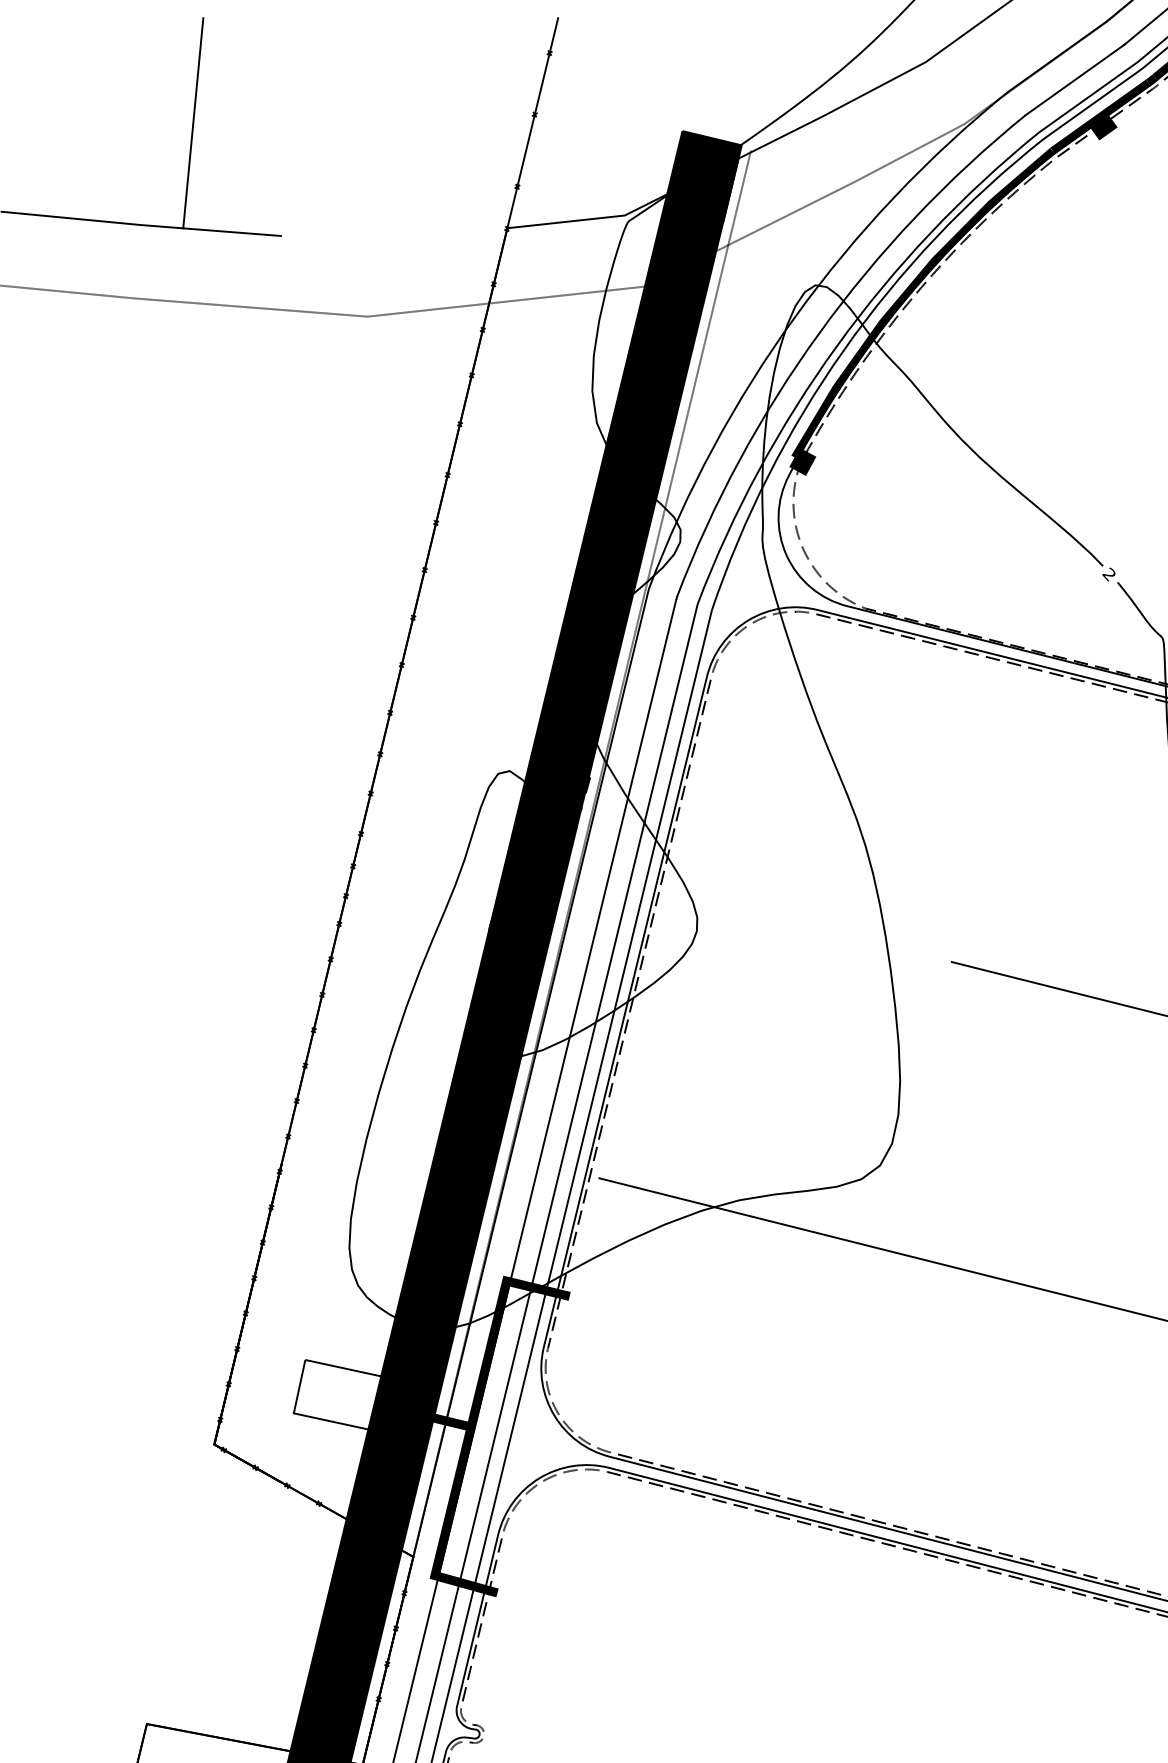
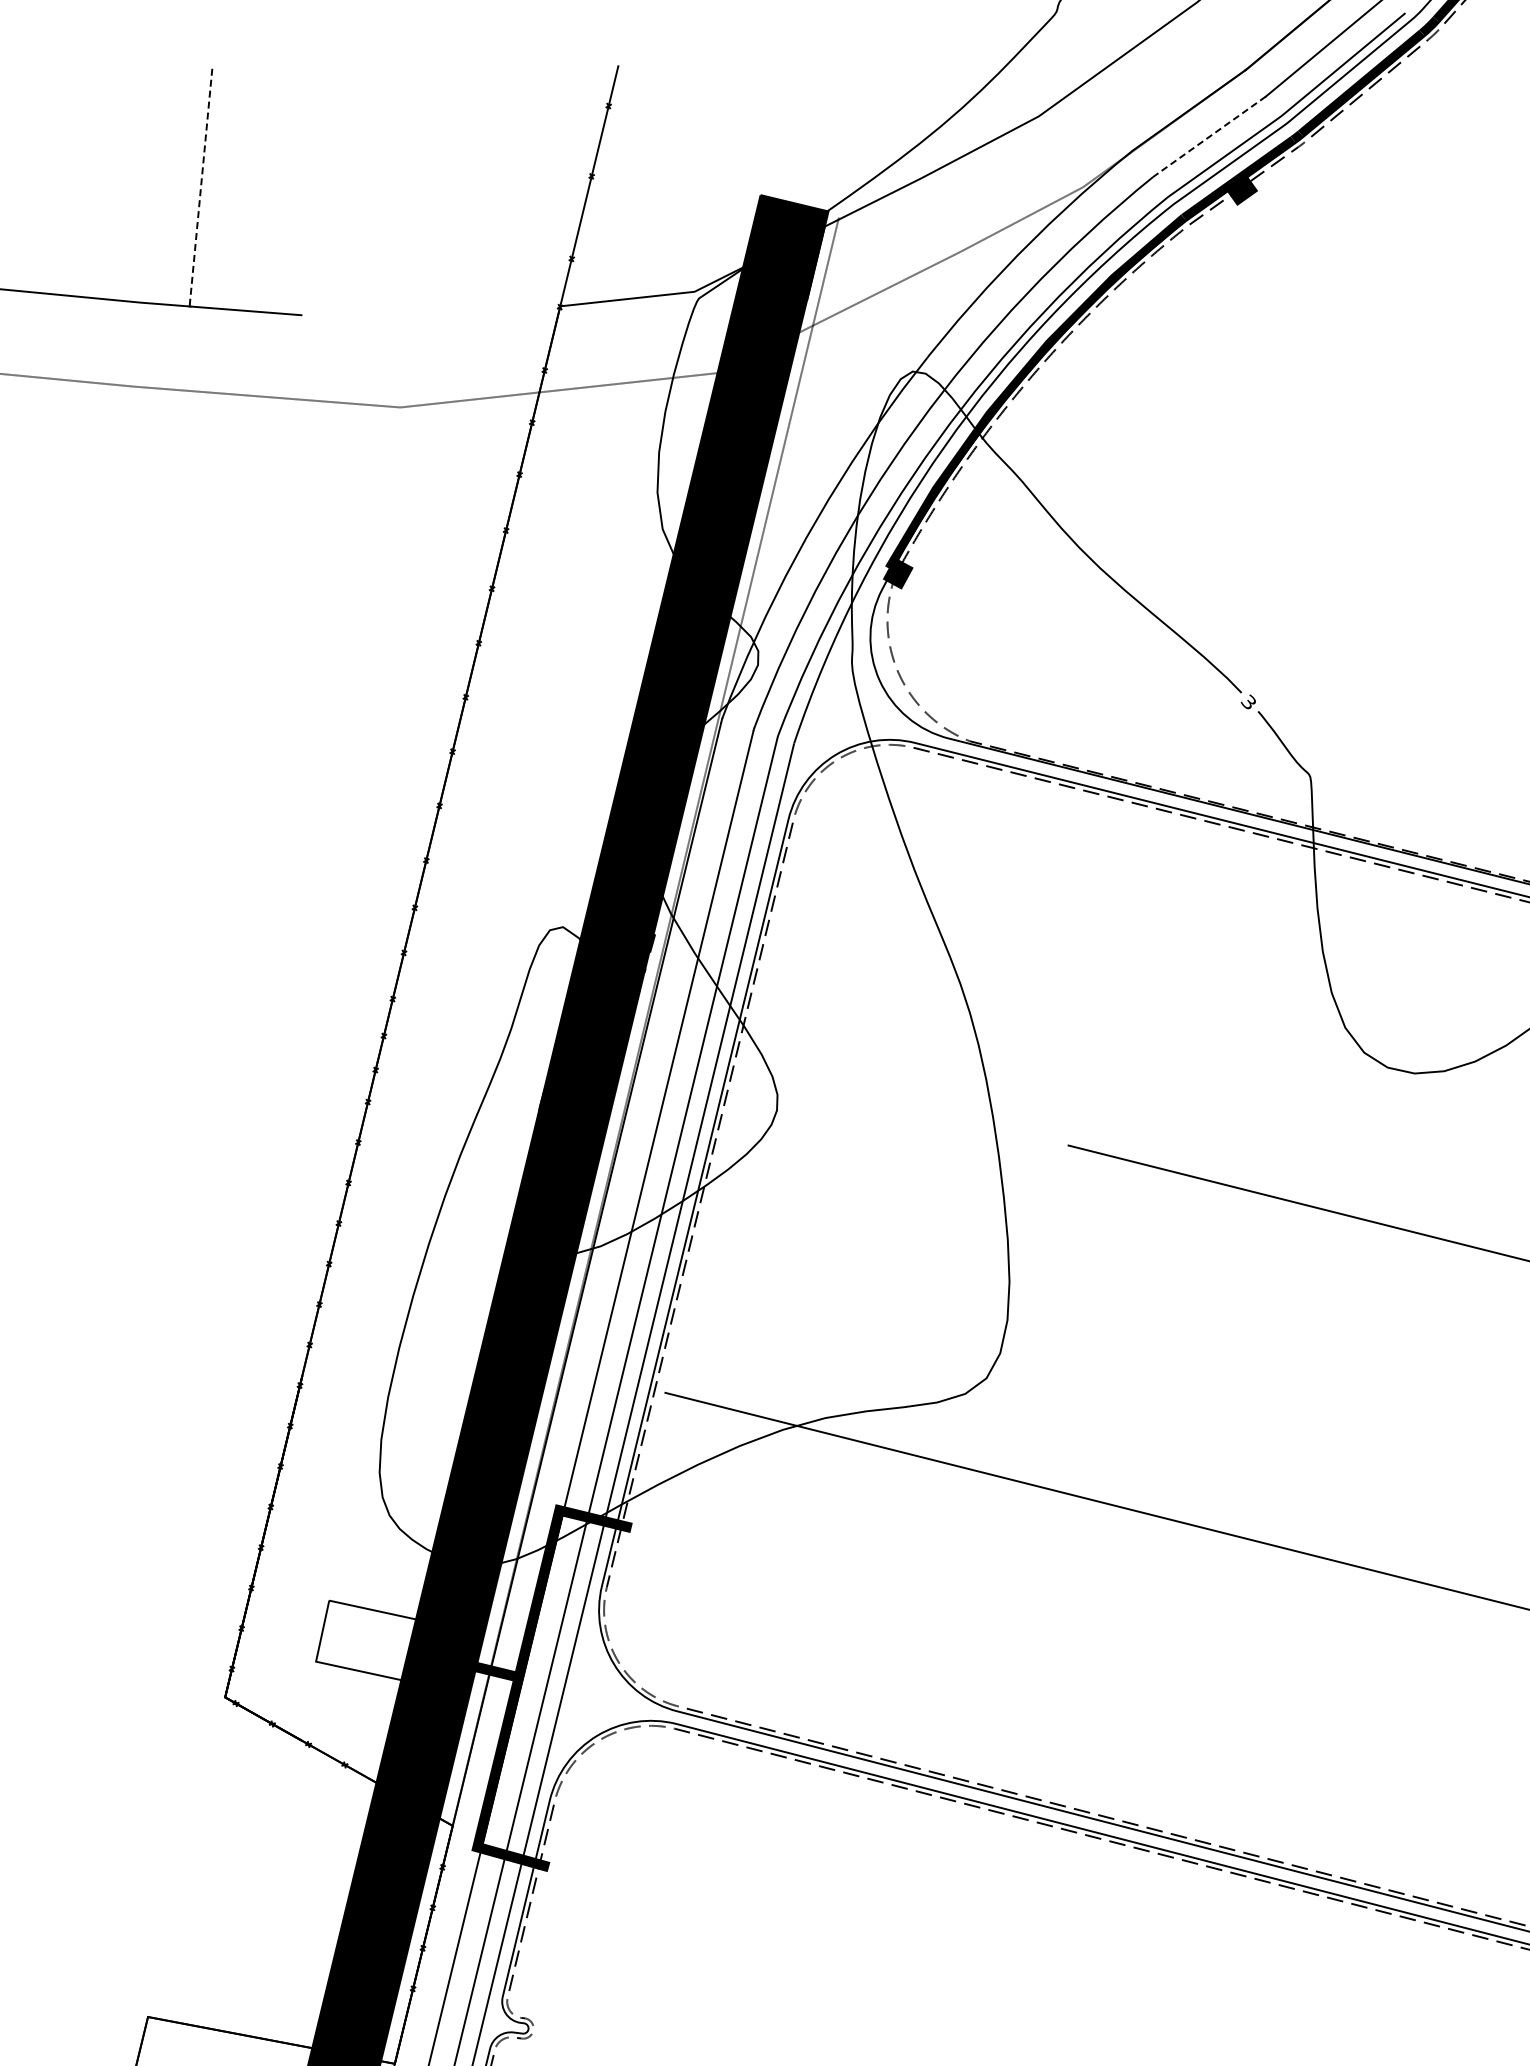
line: (1074, 80) -> (1208, 137), solid -> dashed
line: (193, 122) -> (201, 185), solid -> dashed
text: (1108, 574) -> (1247, 702), 2 -> 3

